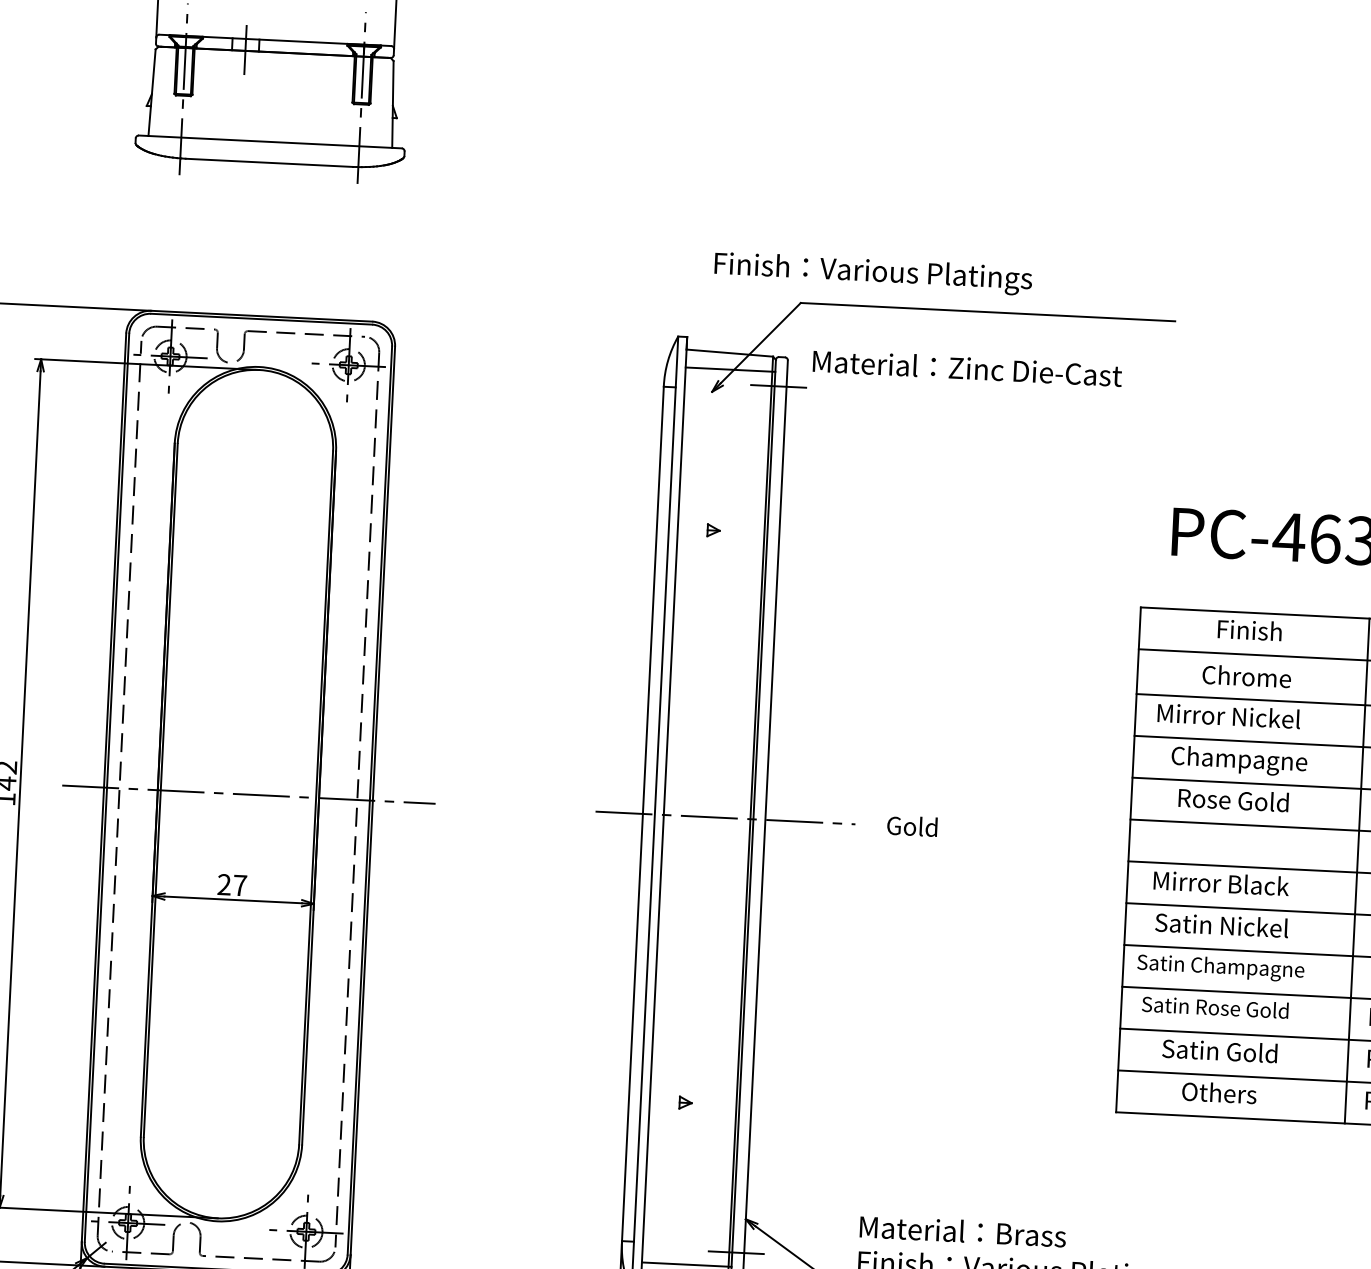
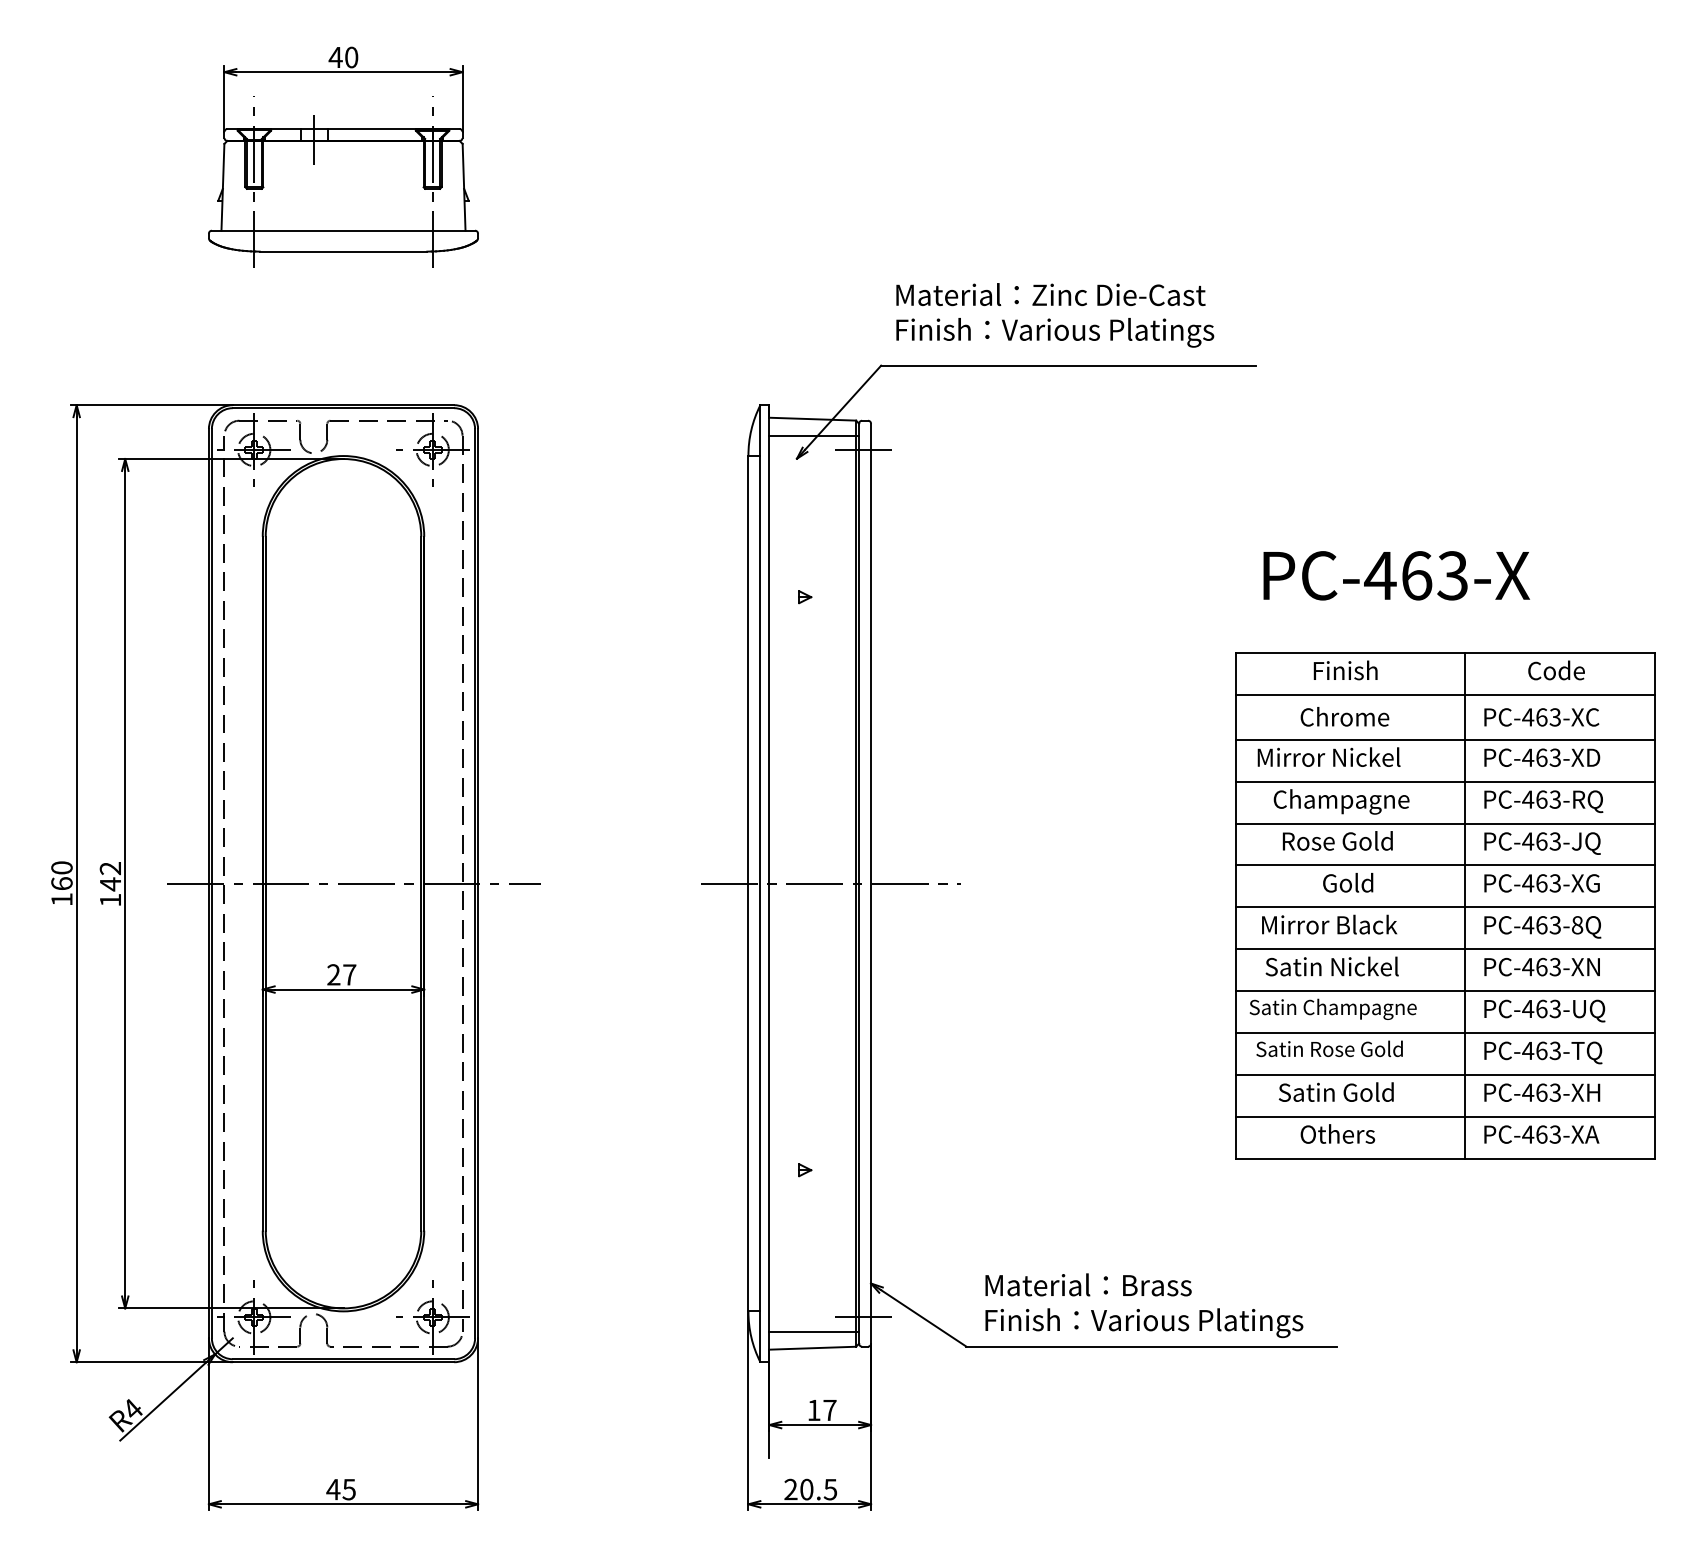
text: (873, 273) -> (1055, 332), moved
text: (967, 368) -> (1050, 294), moved
text: (912, 825) -> (1348, 882), moved

